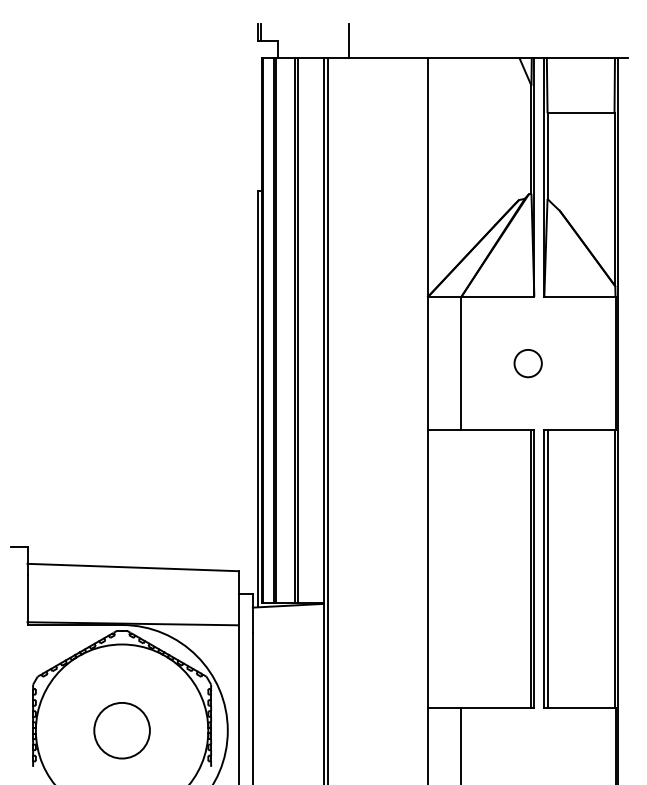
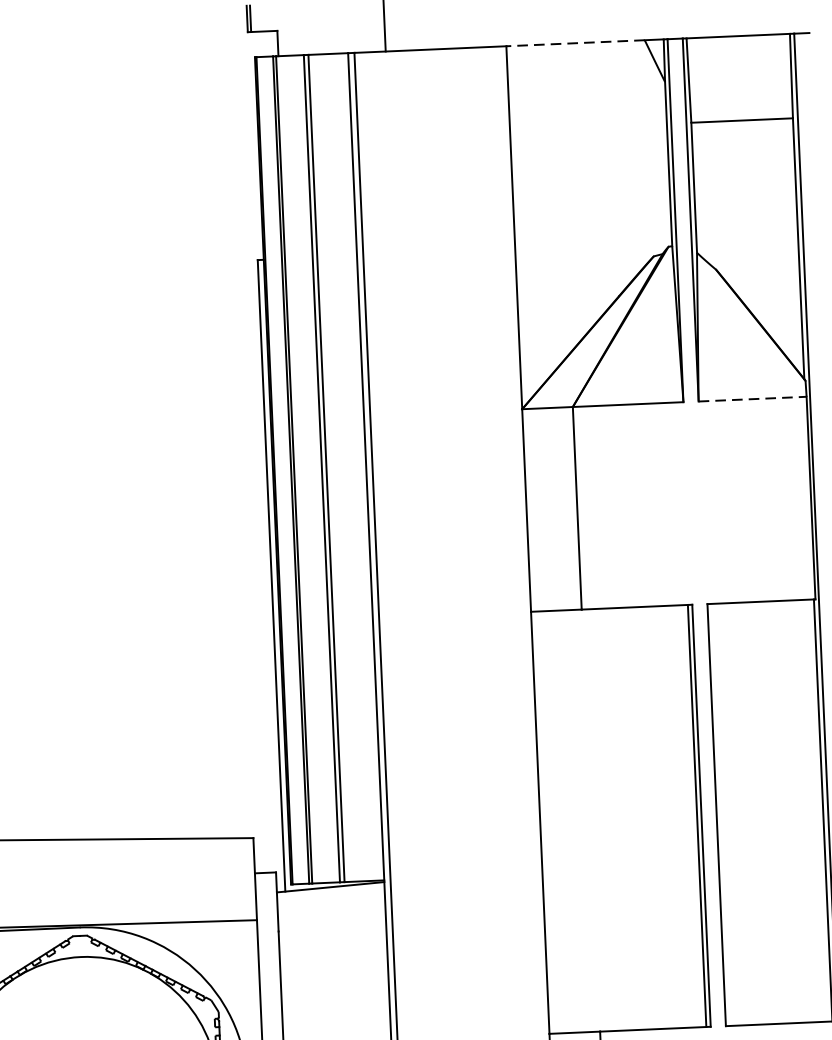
line: (473, 57) -> (575, 43), solid -> dashed
line: (579, 296) -> (751, 398), solid -> dashed
circle: (527, 363) -> (677, 503), removed
line: (547, 569) -> (721, 815), removed

